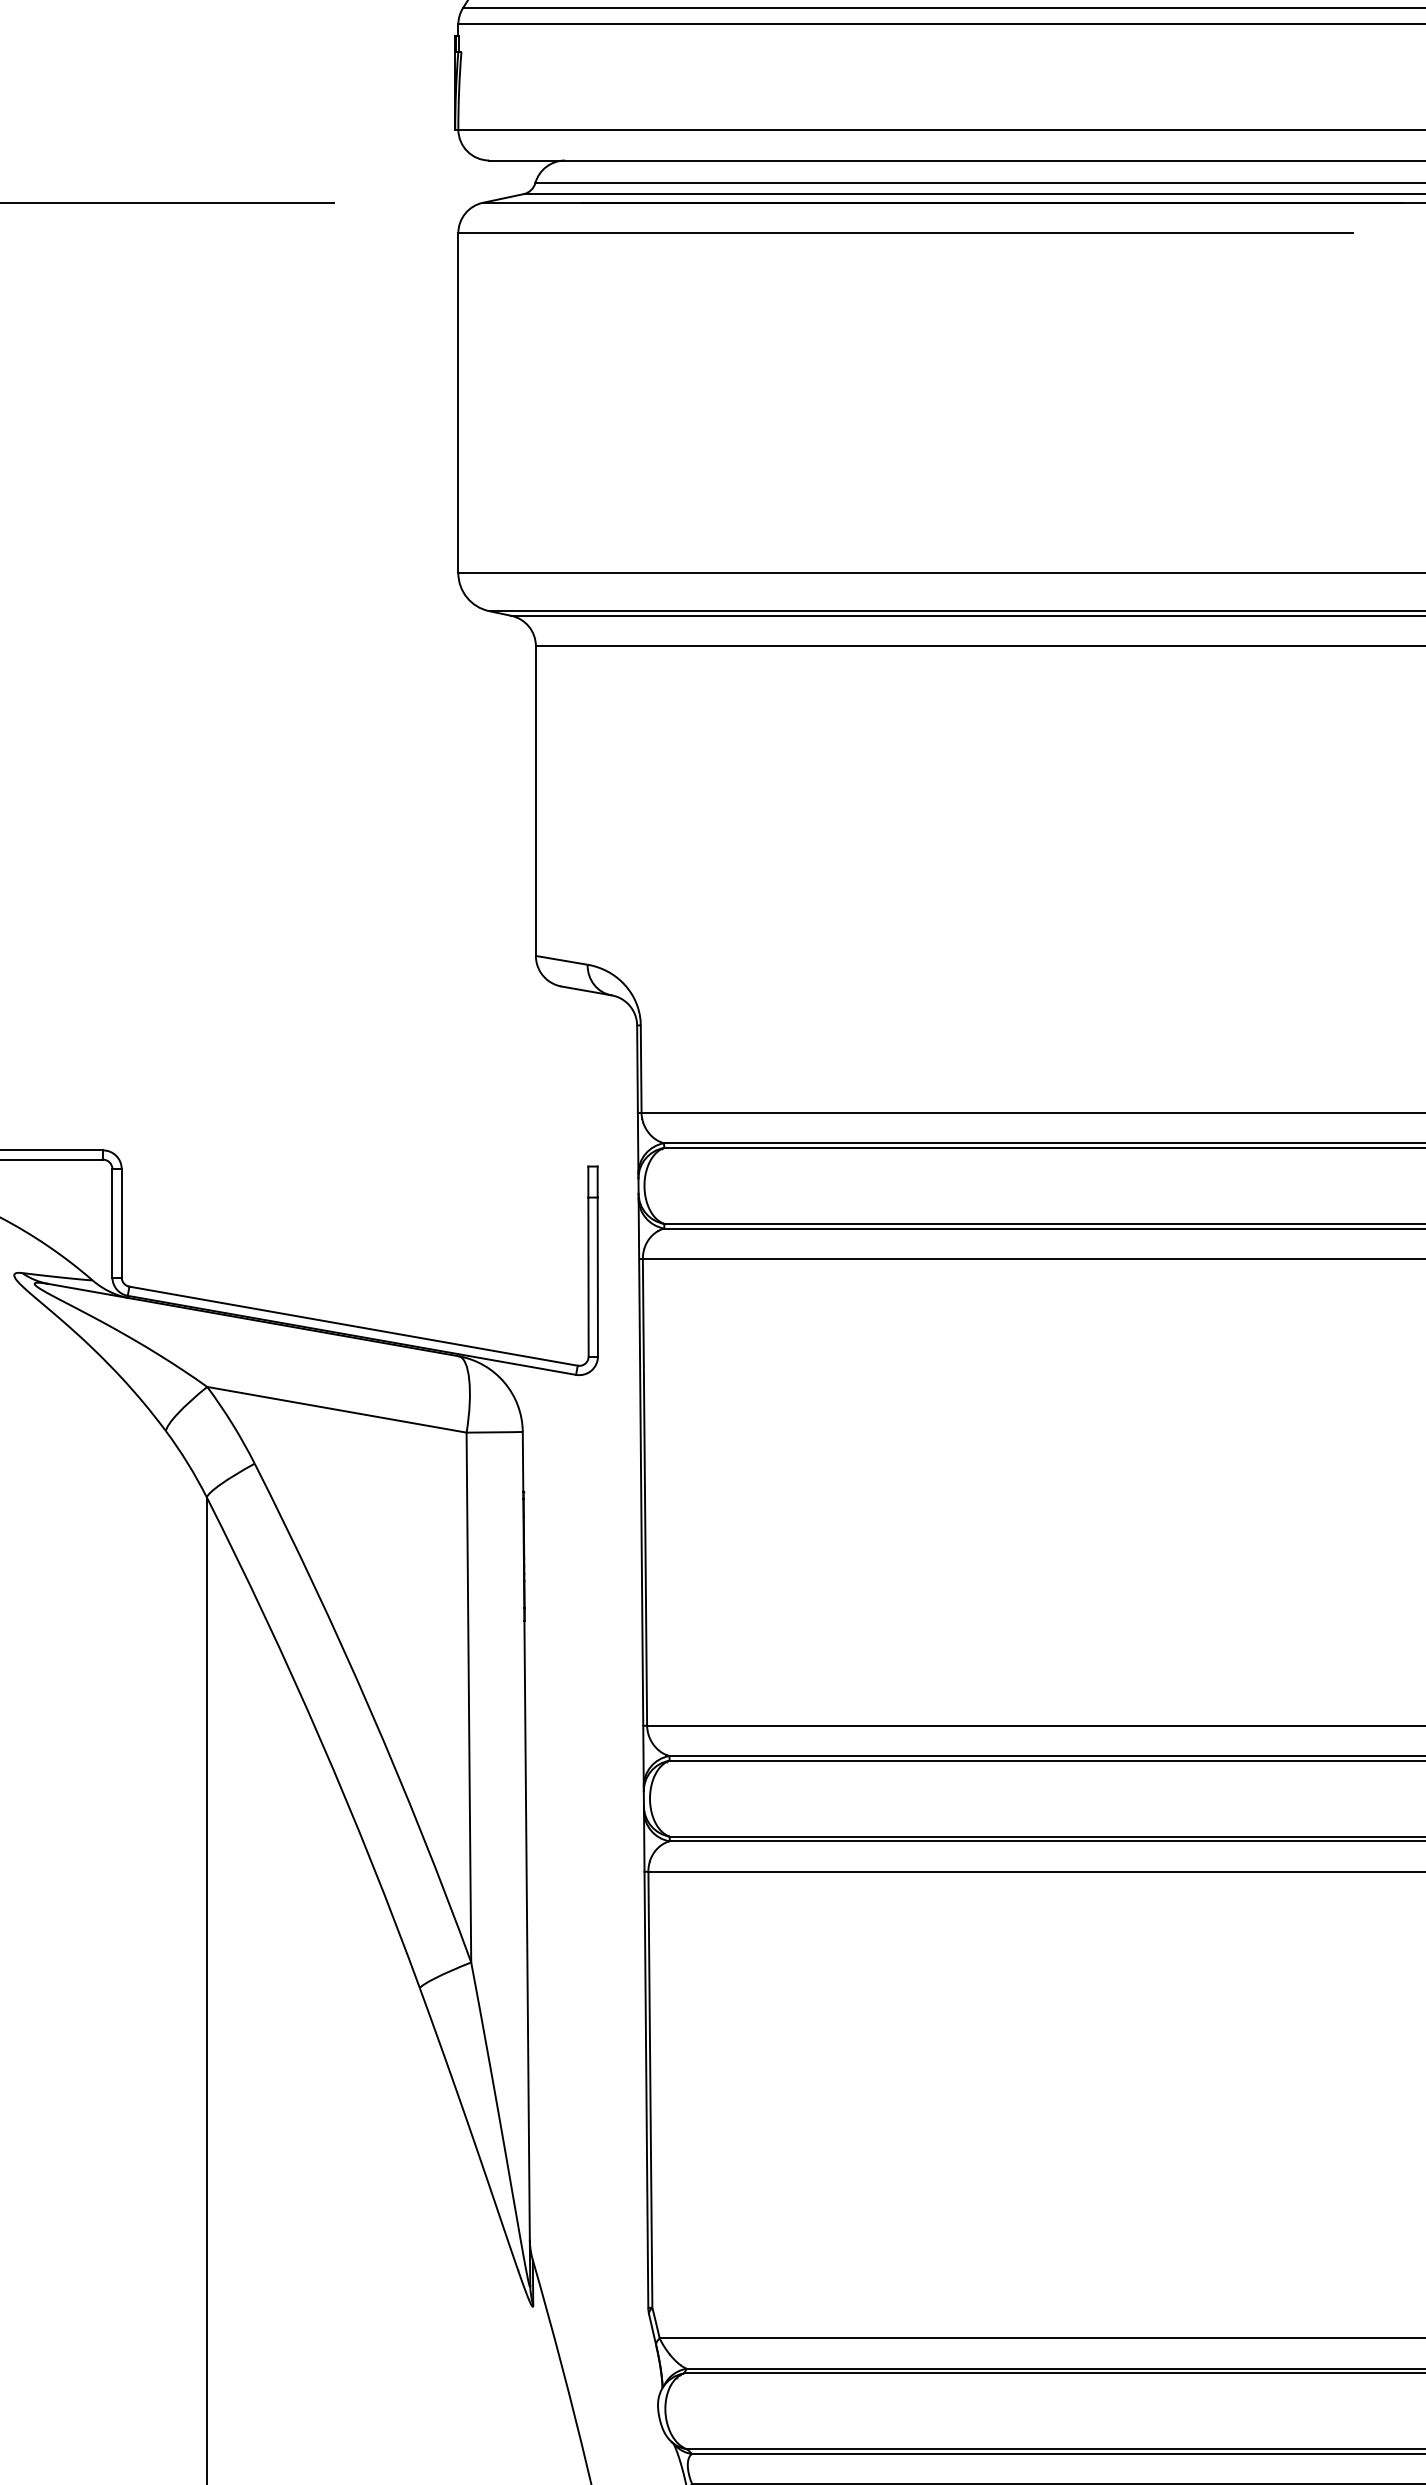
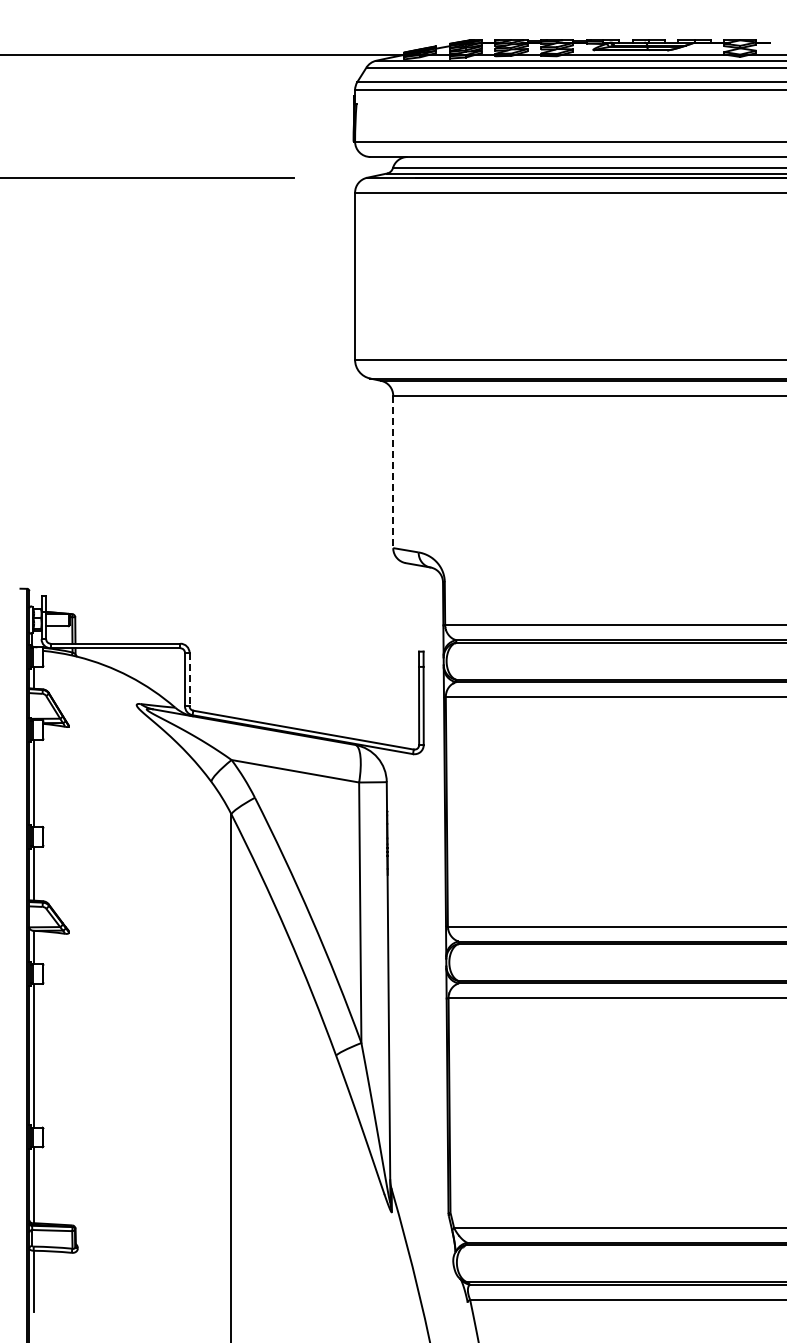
line: (536, 802) -> (393, 472), solid -> dashed
line: (121, 1223) -> (189, 679), solid -> dashed

